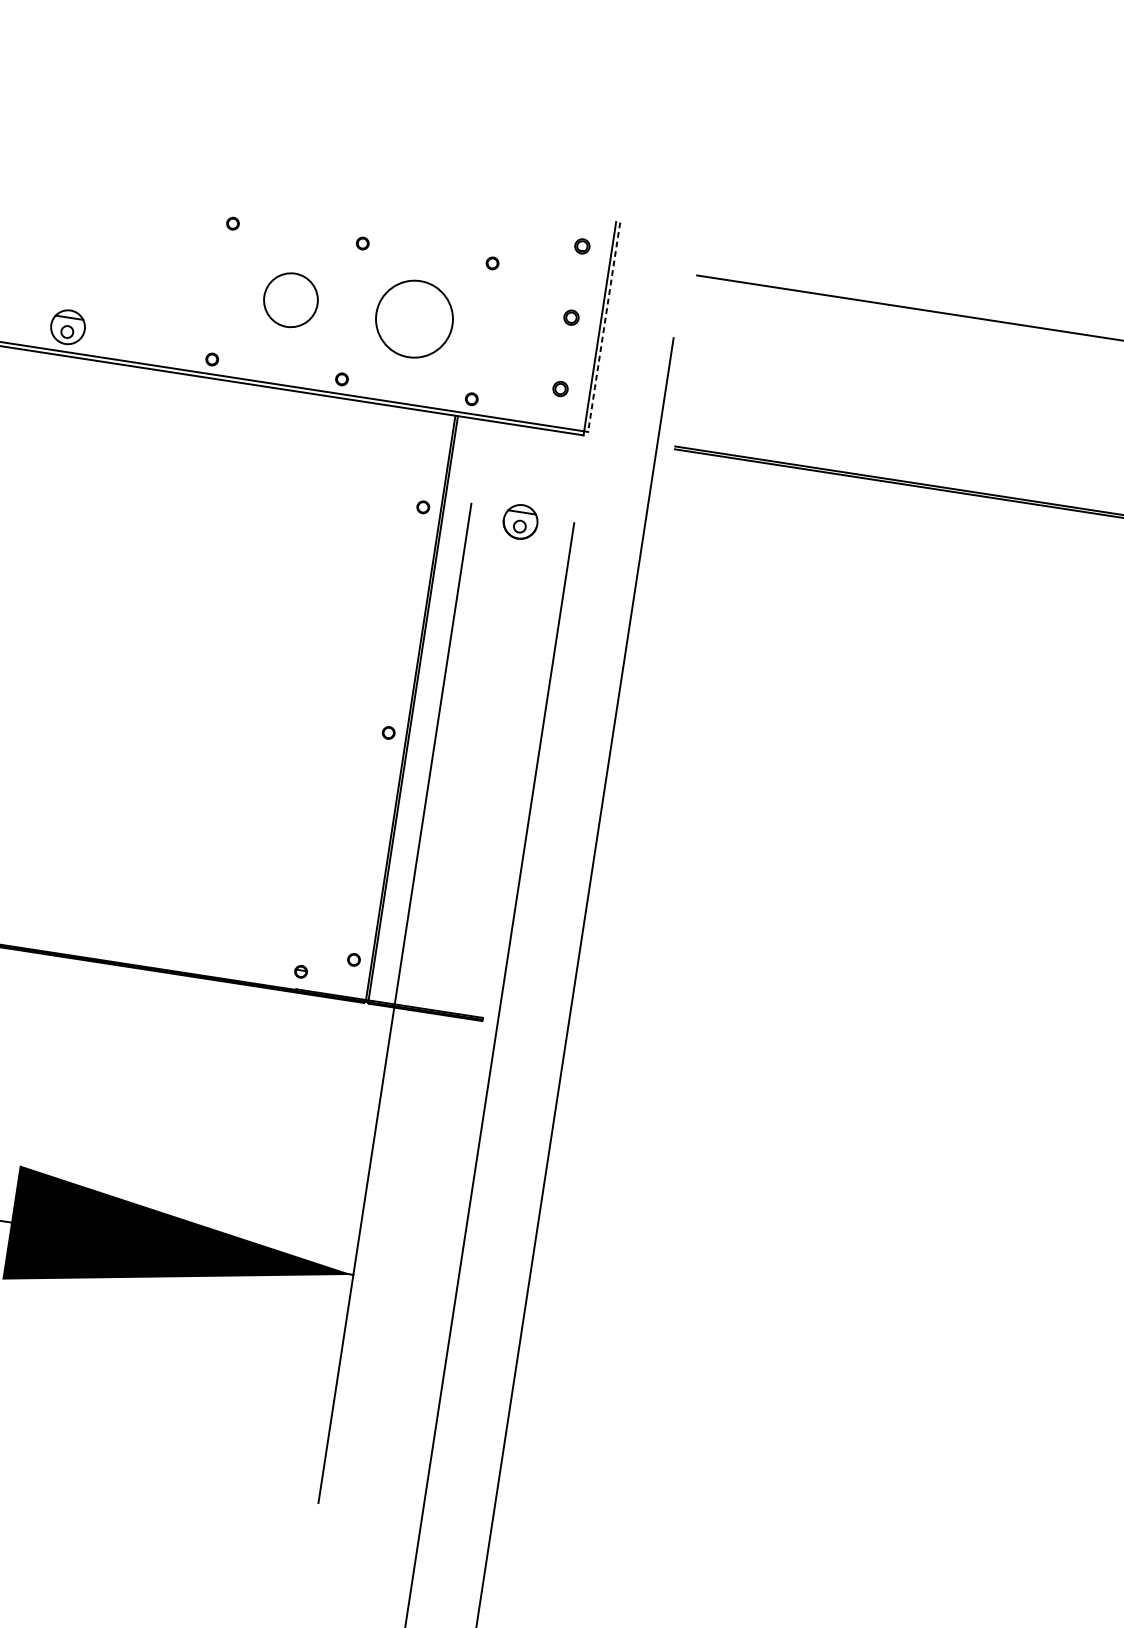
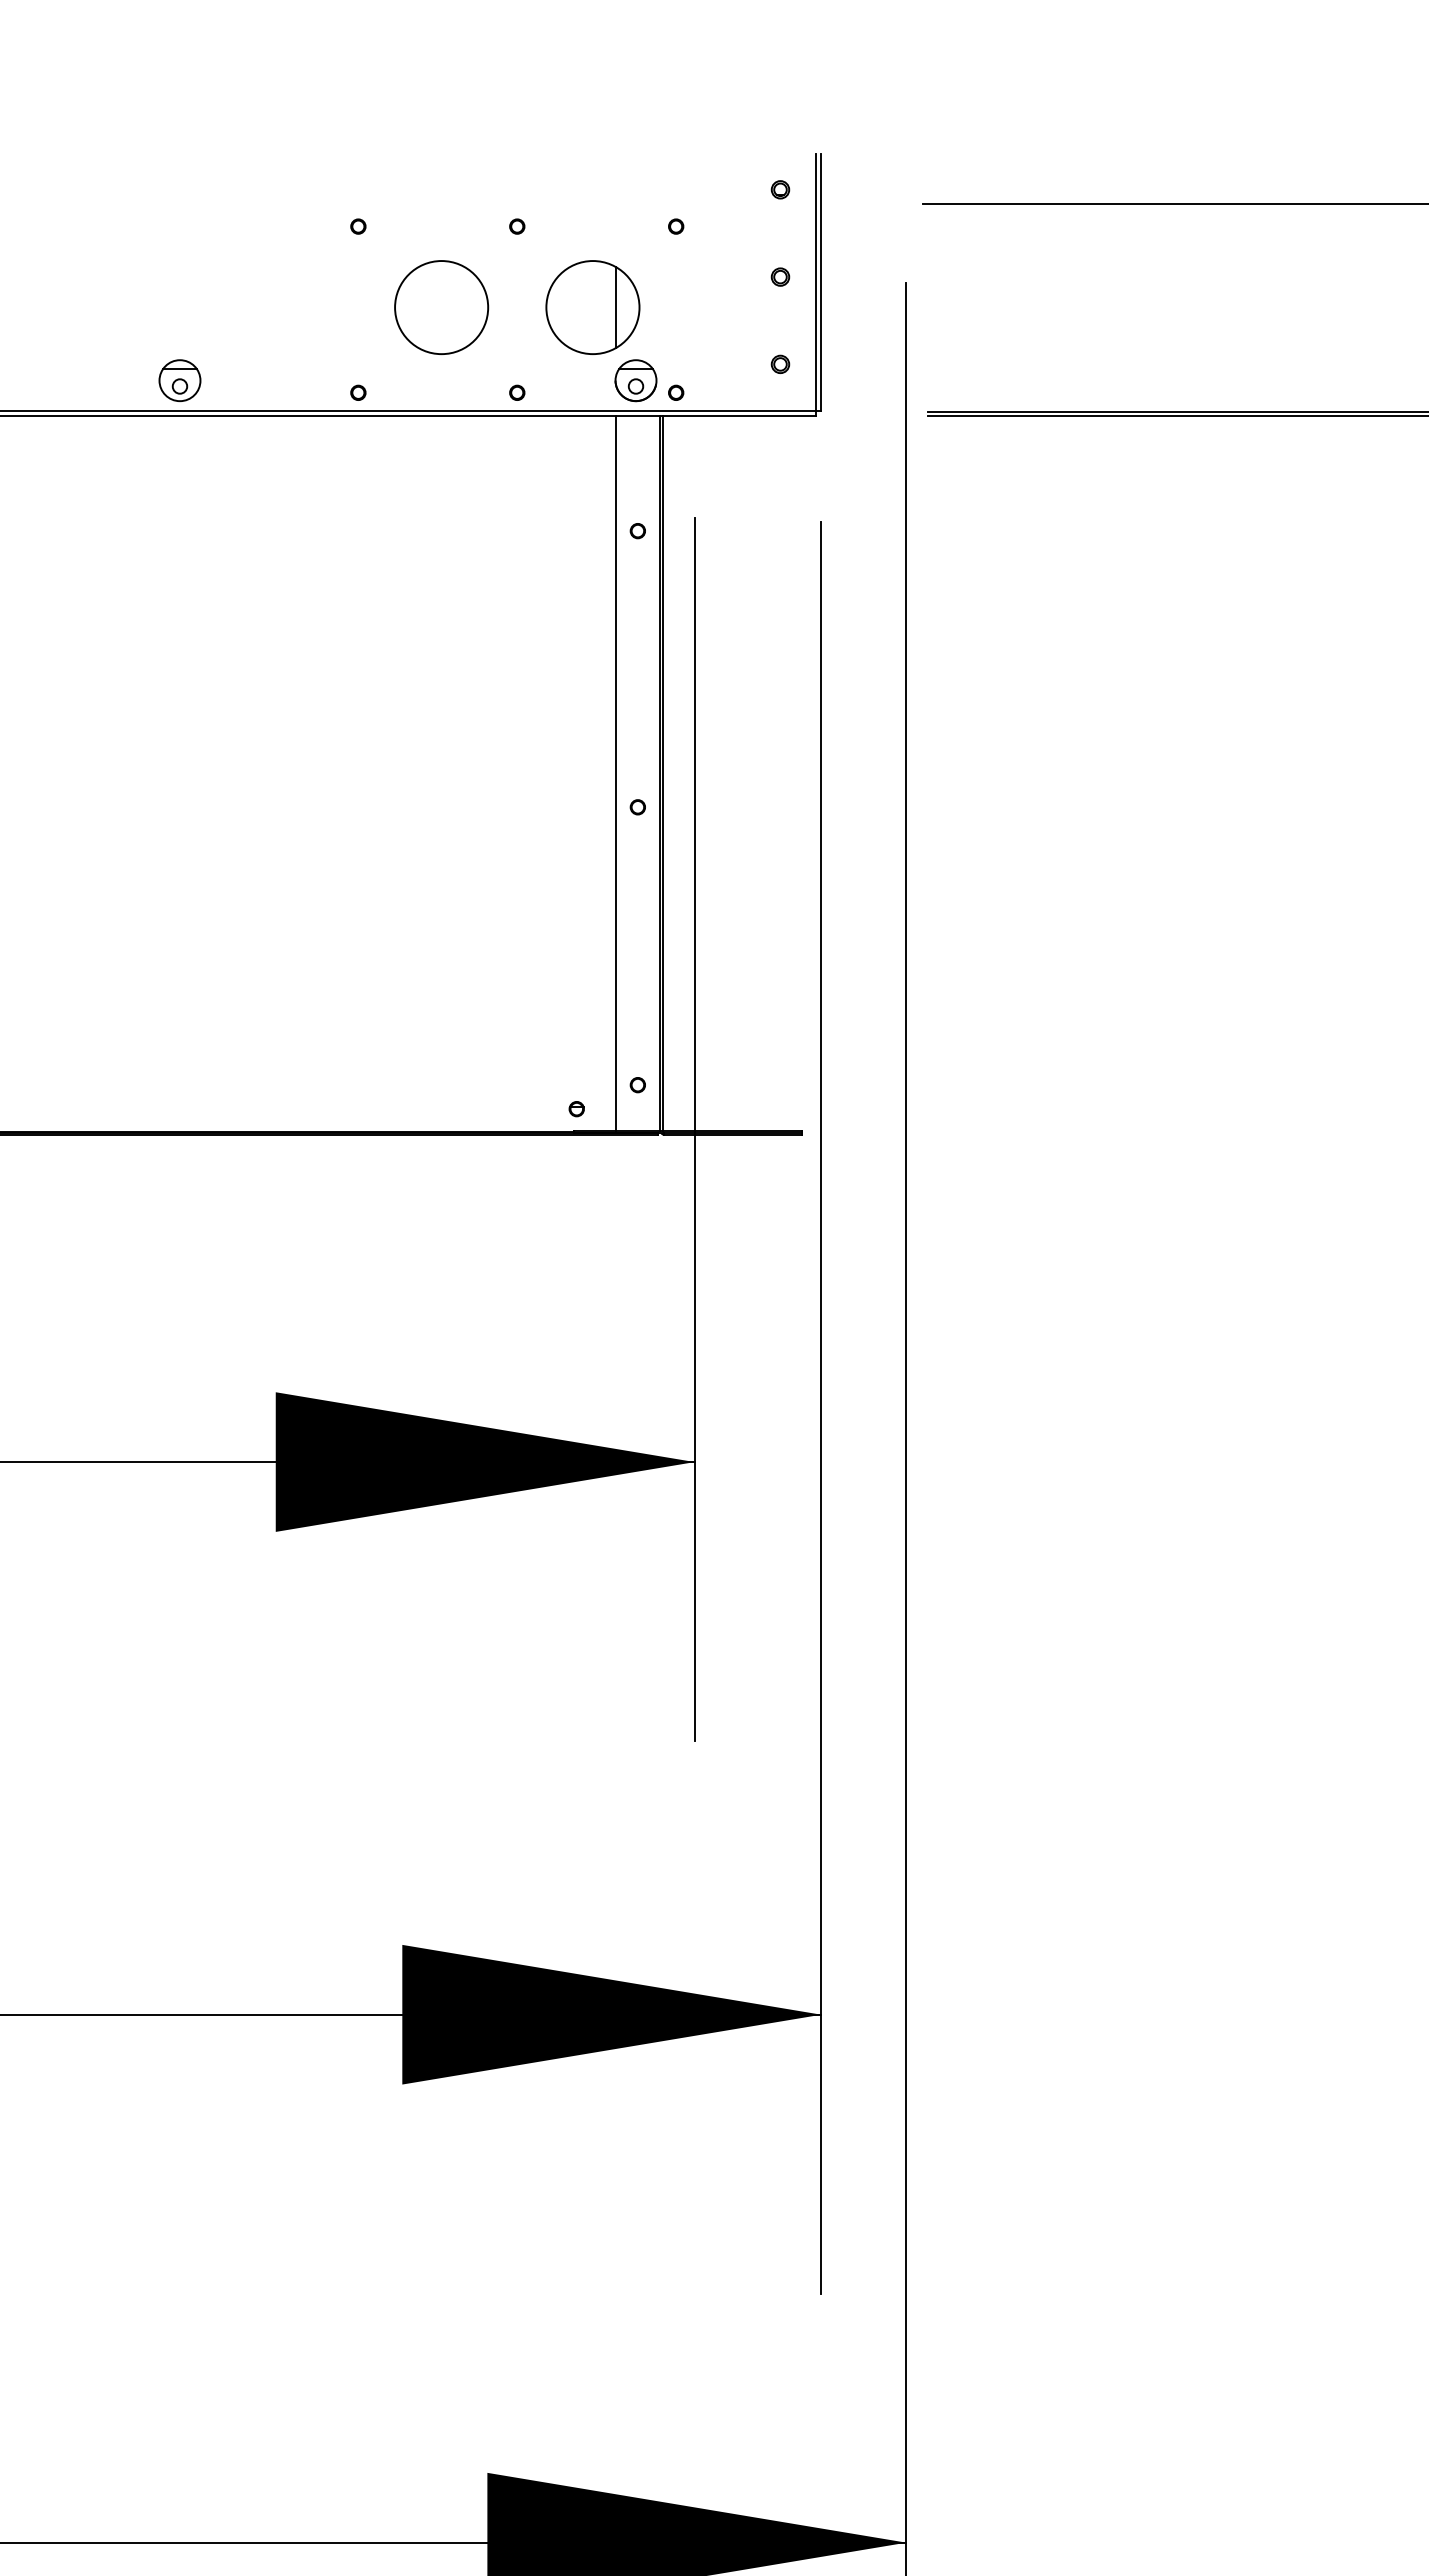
circle: (290, 300) -> (441, 307), size x1.43
line: (433, 322) -> (616, 307), added
line: (604, 328) -> (821, 283), dashed -> solid
part: (520, 521) -> (635, 380), moved
line: (375, 701) -> (616, 772), added

